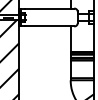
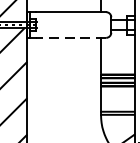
line: (49, 26) -> (70, 37), solid -> dashed

